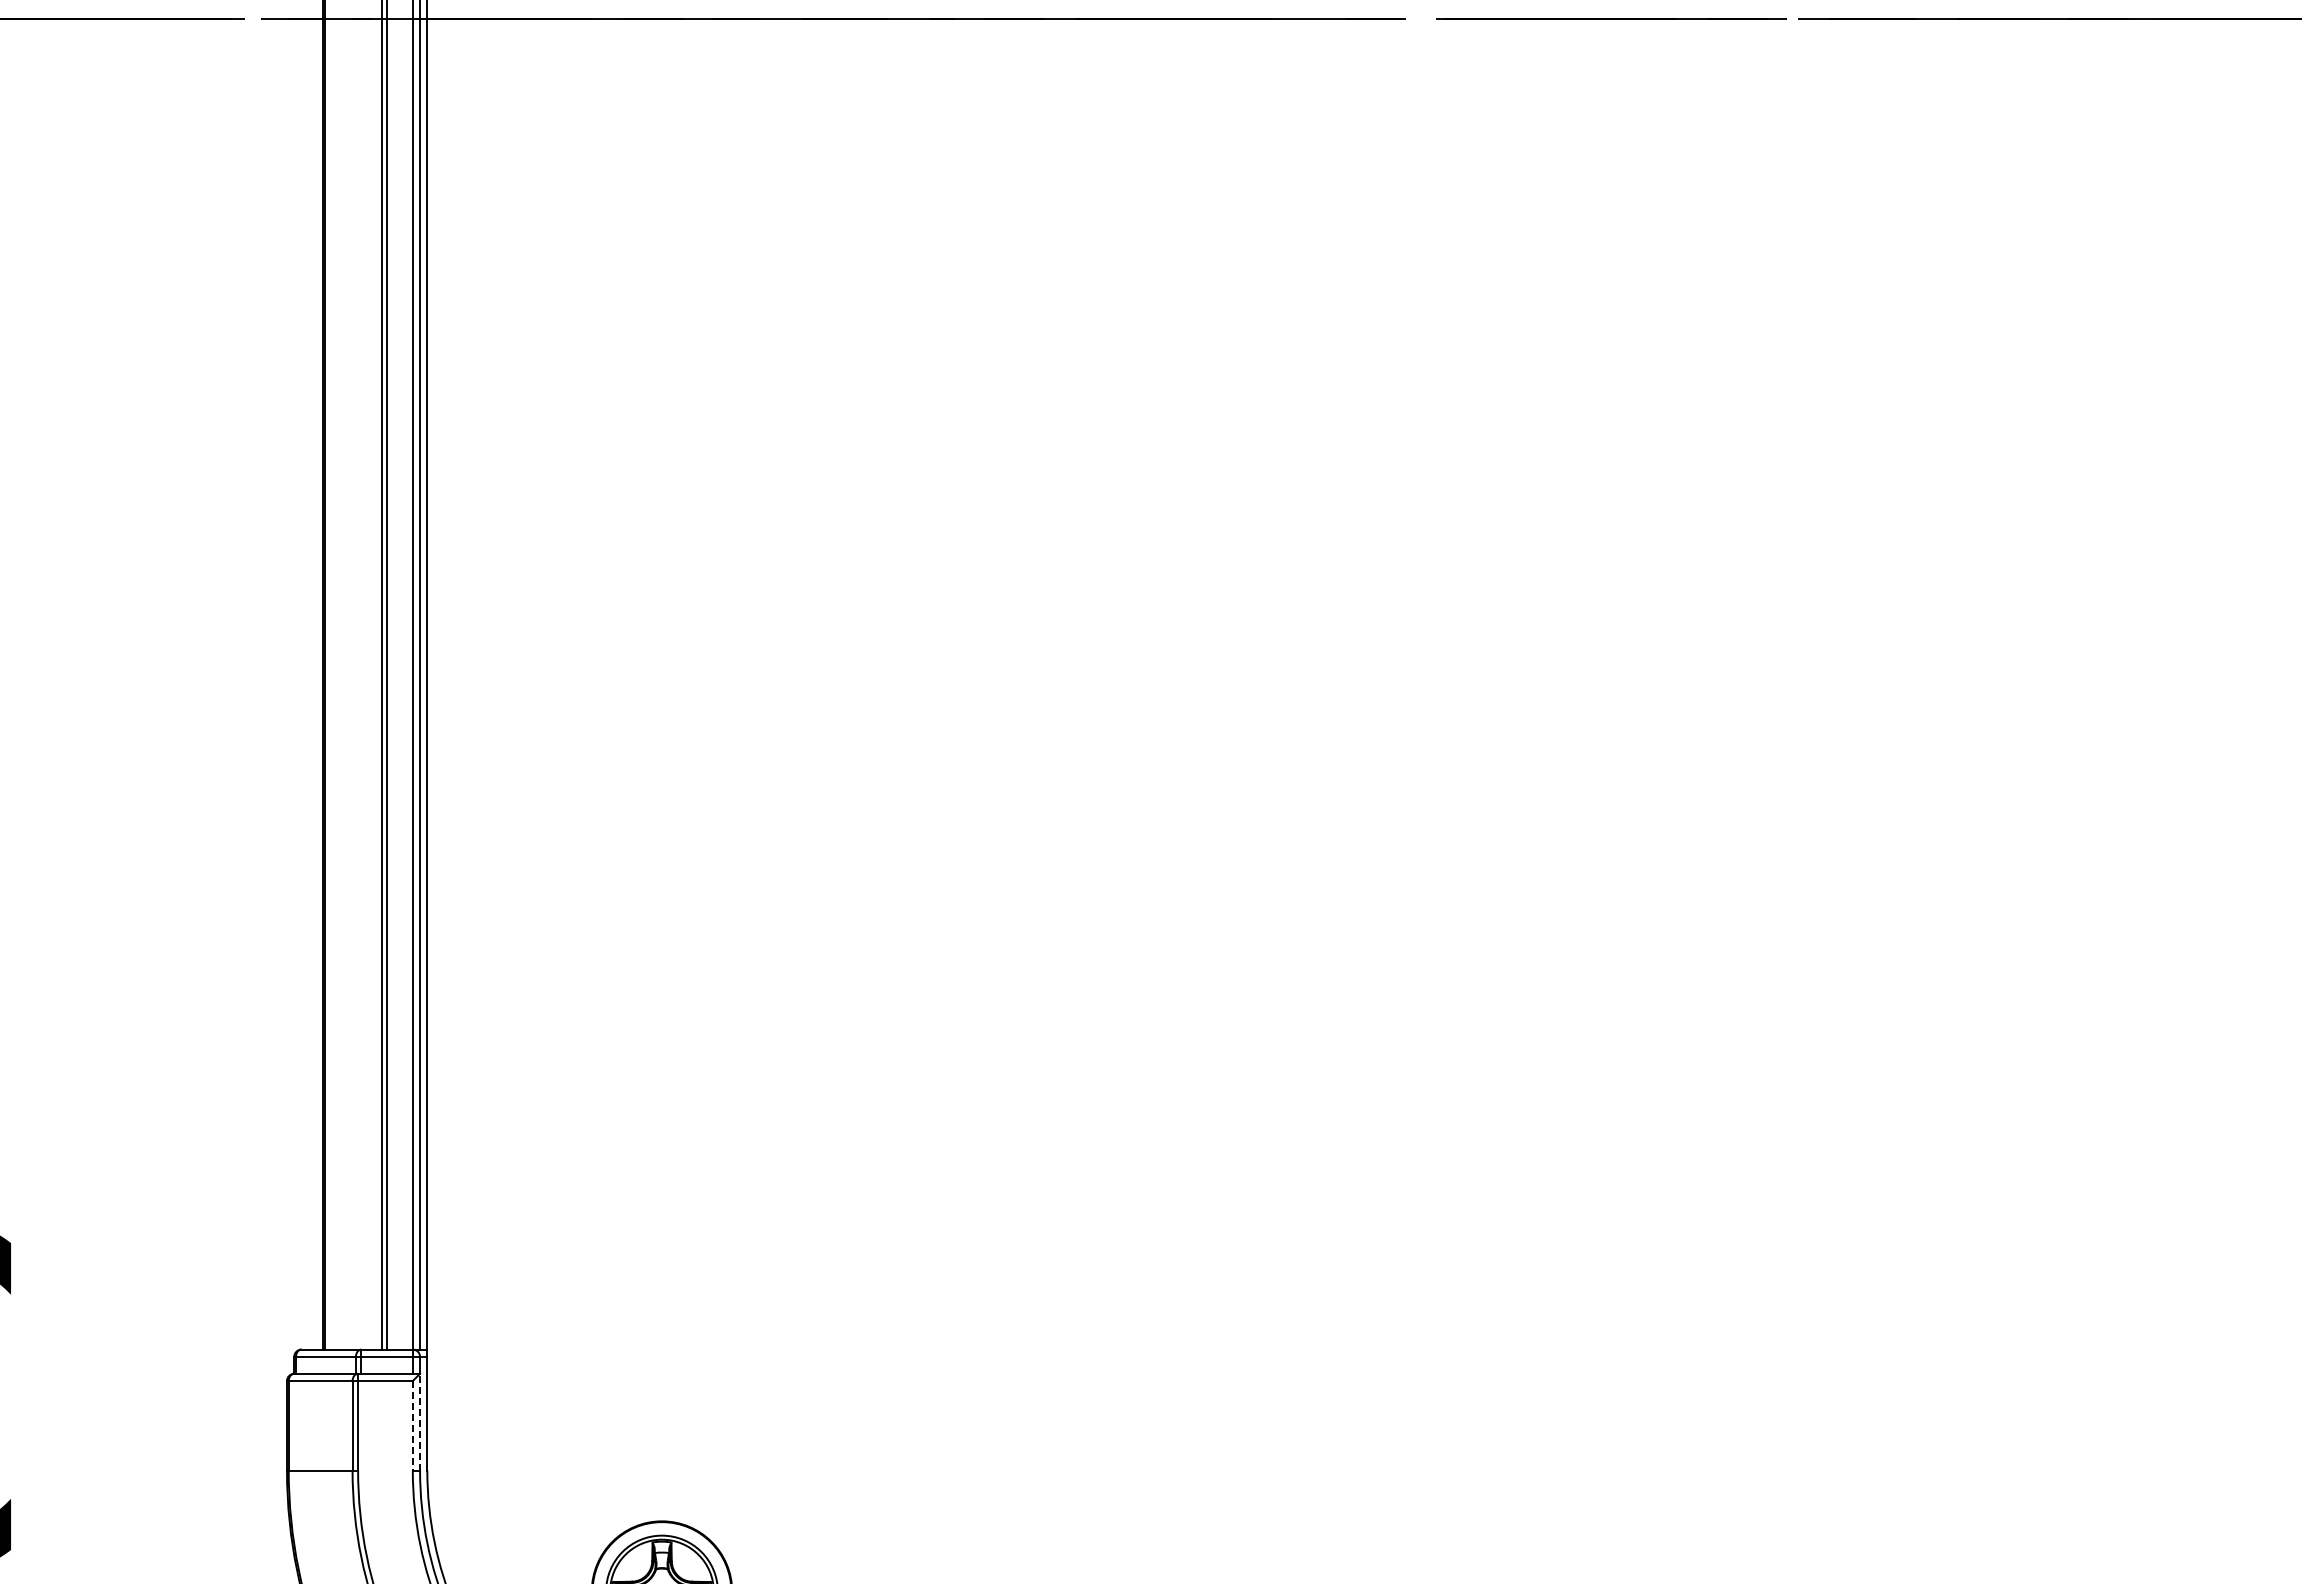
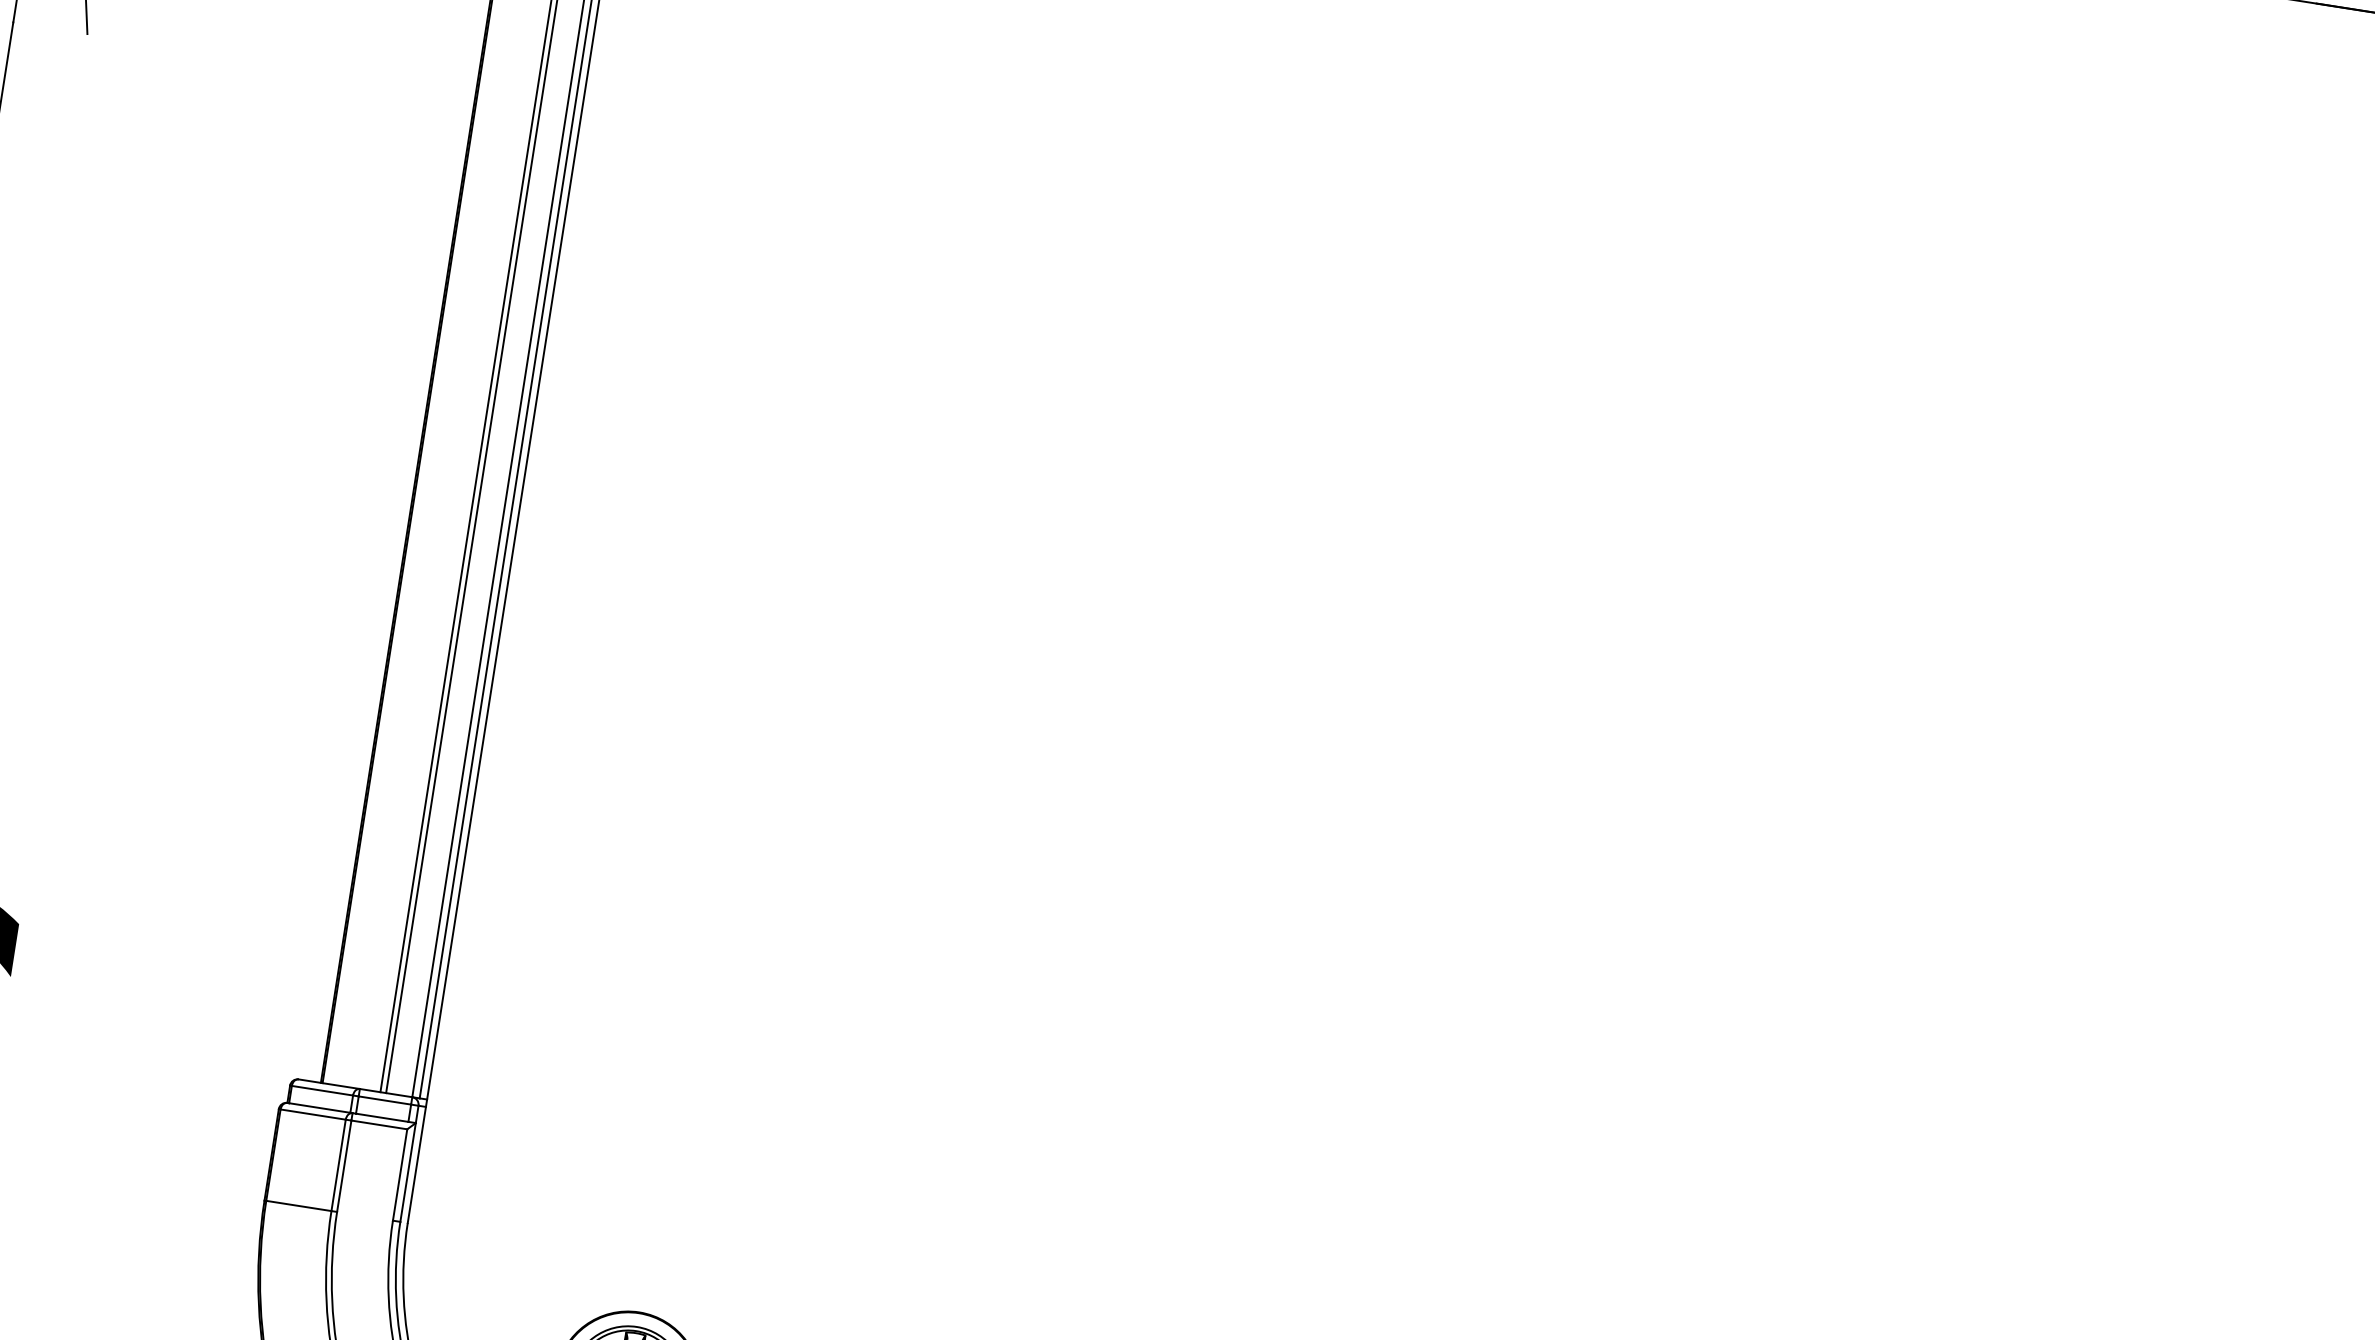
line: (420, 1421) -> (408, 1171), dashed -> solid
line: (412, 1425) -> (399, 1174), dashed -> solid

